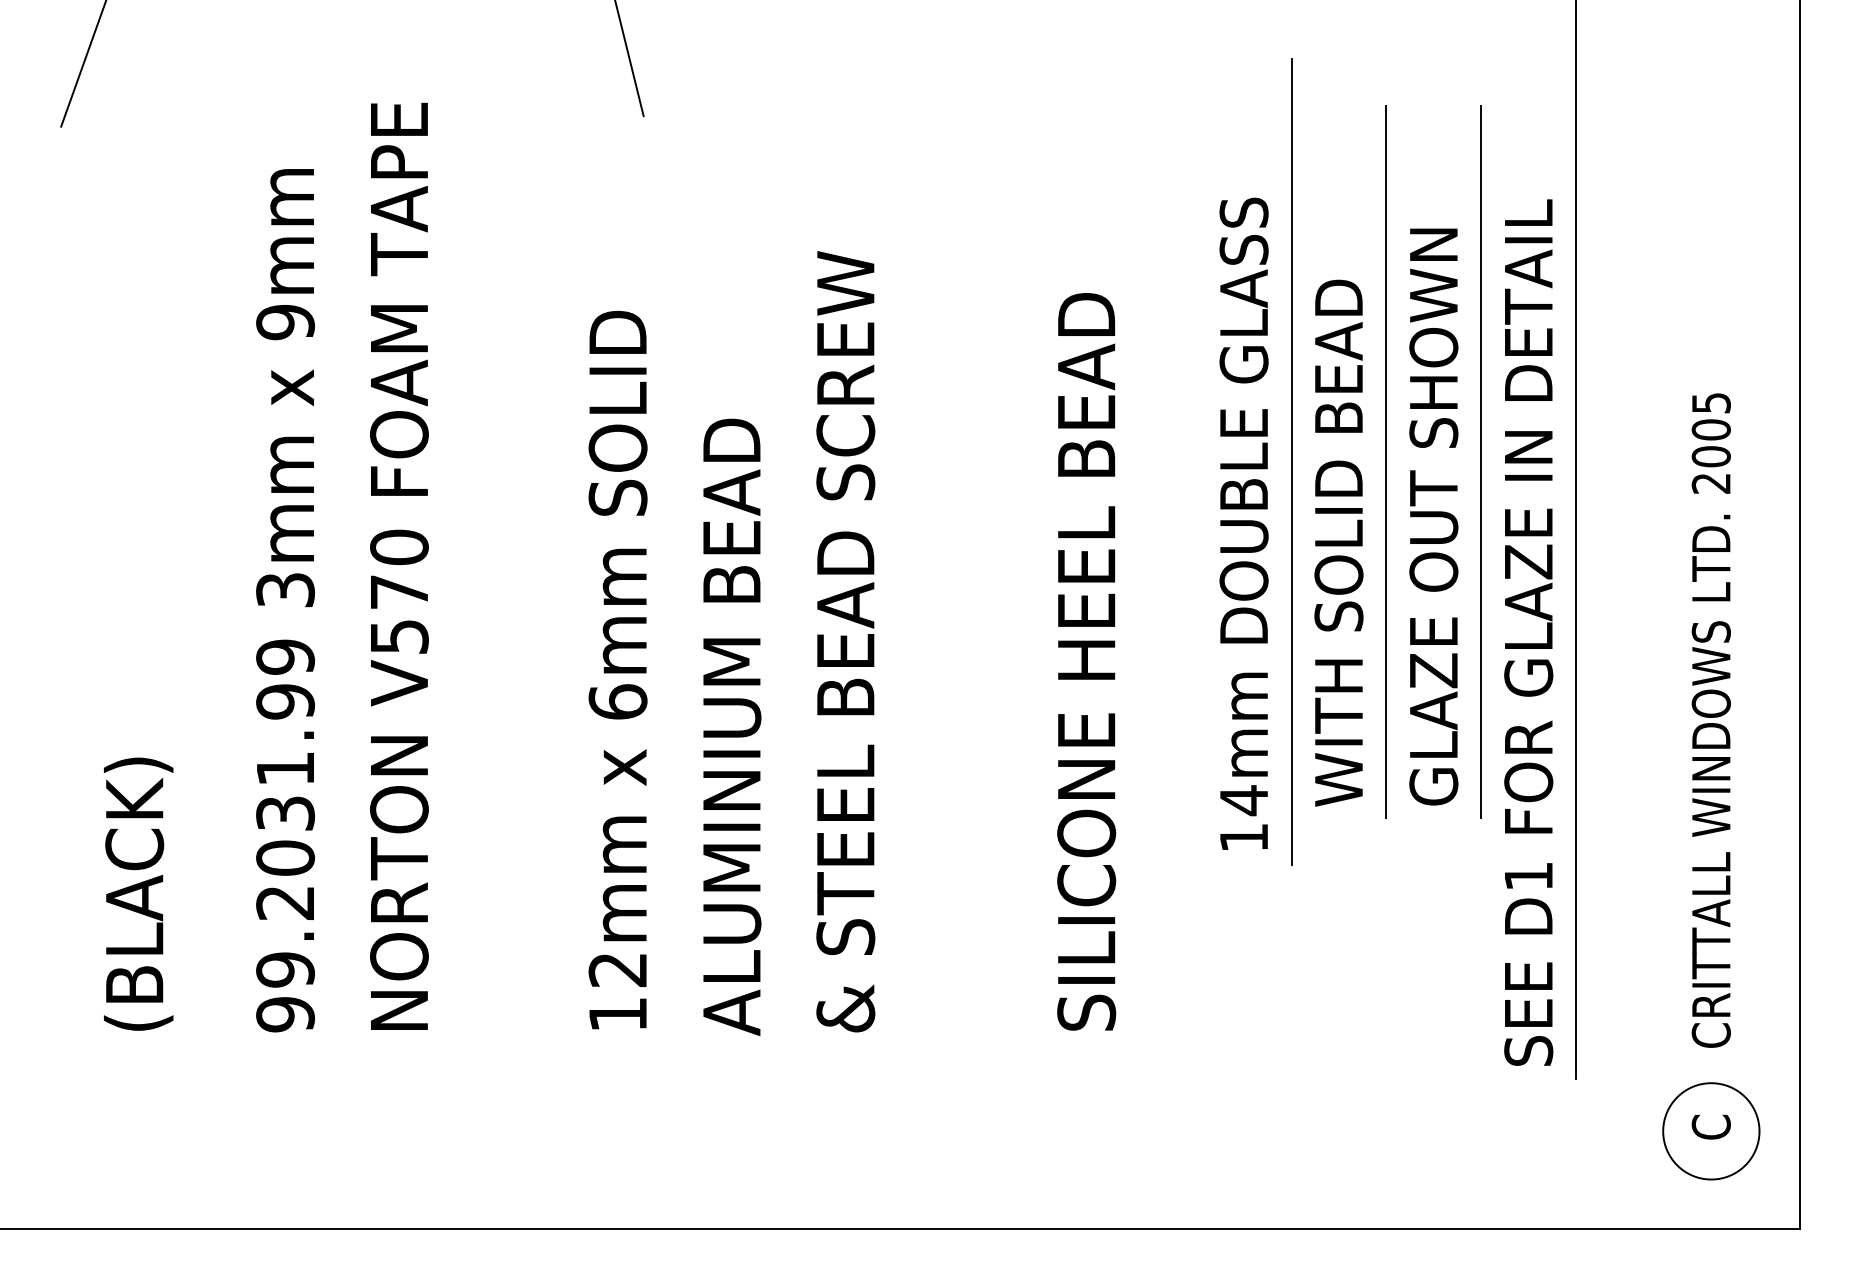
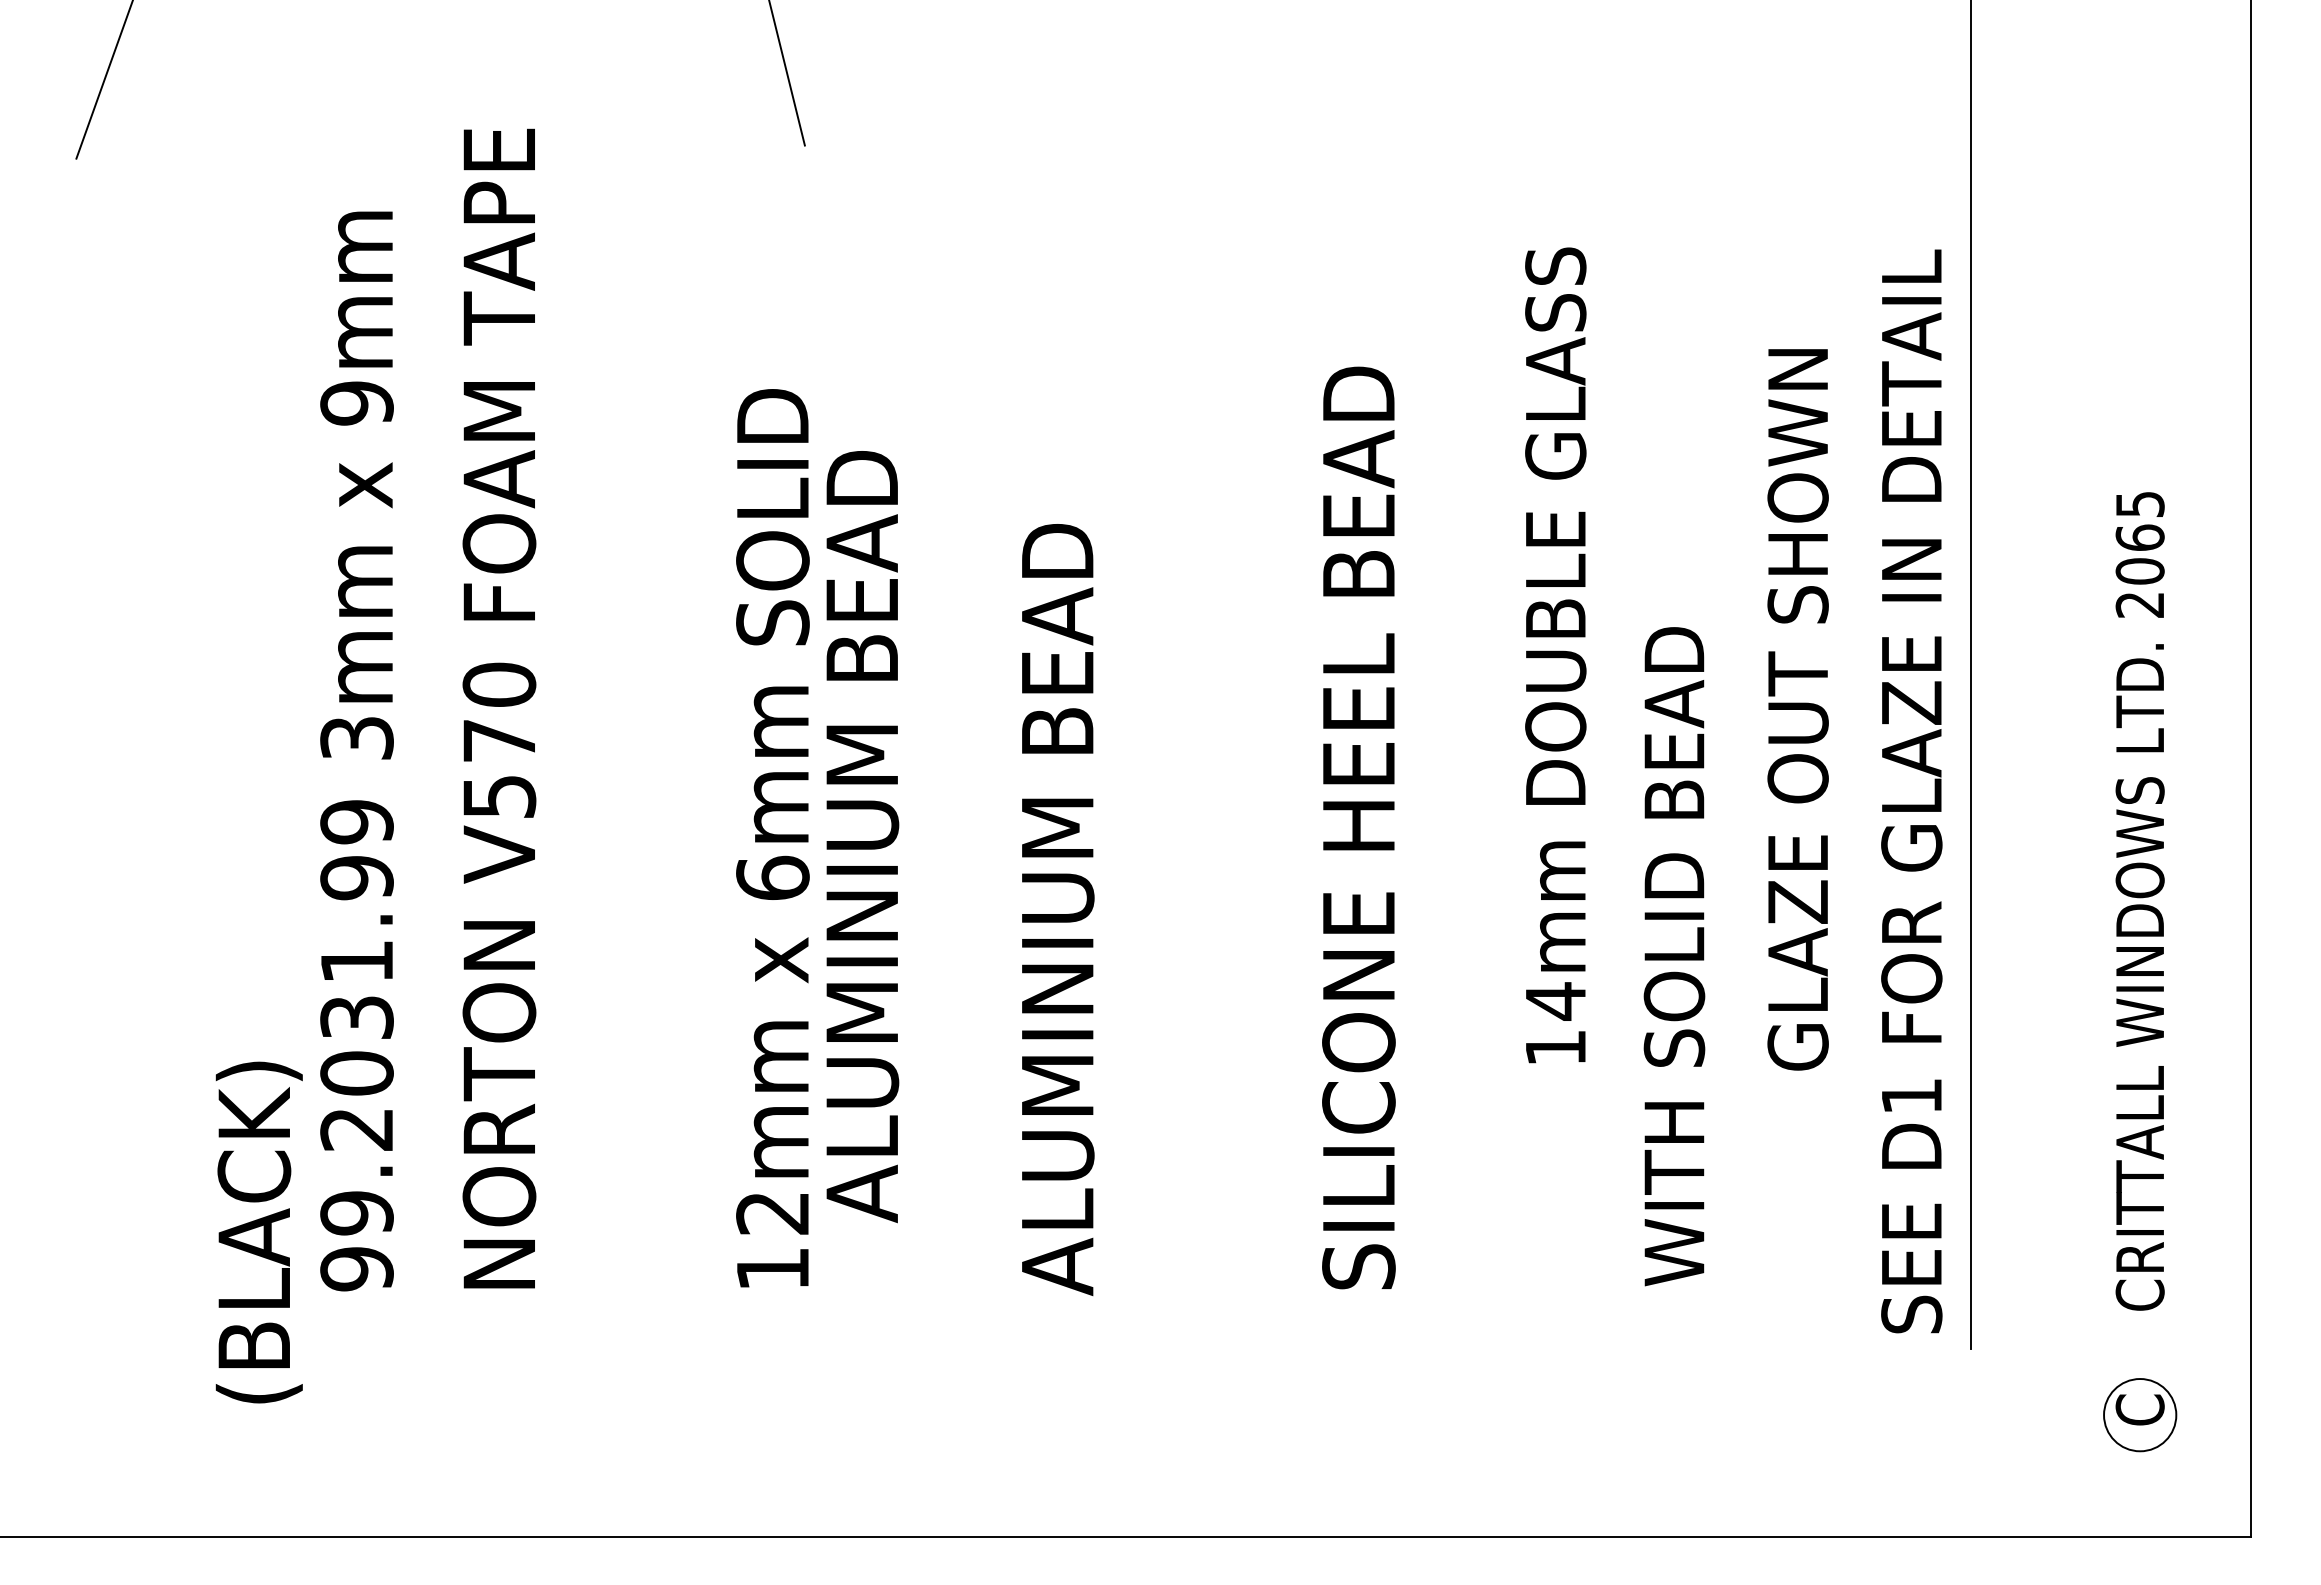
text: (1710, 429) -> (2139, 537), 2005 -> 2065
line: (1291, 461) -> (1615, 577), removed
line: (1386, 461) -> (1733, 577), removed
line: (1481, 461) -> (1852, 577), removed
text: (1433, 516) -> (1797, 709), moved
text: (1338, 543) -> (1674, 956), moved
text: (845, 643) -> (1057, 804), & STEEL BEAD SCREW -> ALUMINIUM BEAD
text: (732, 727) -> (862, 837), moved
text: (137, 894) -> (258, 1232), moved
circle: (1710, 1130) -> (2139, 1414), size x0.6

